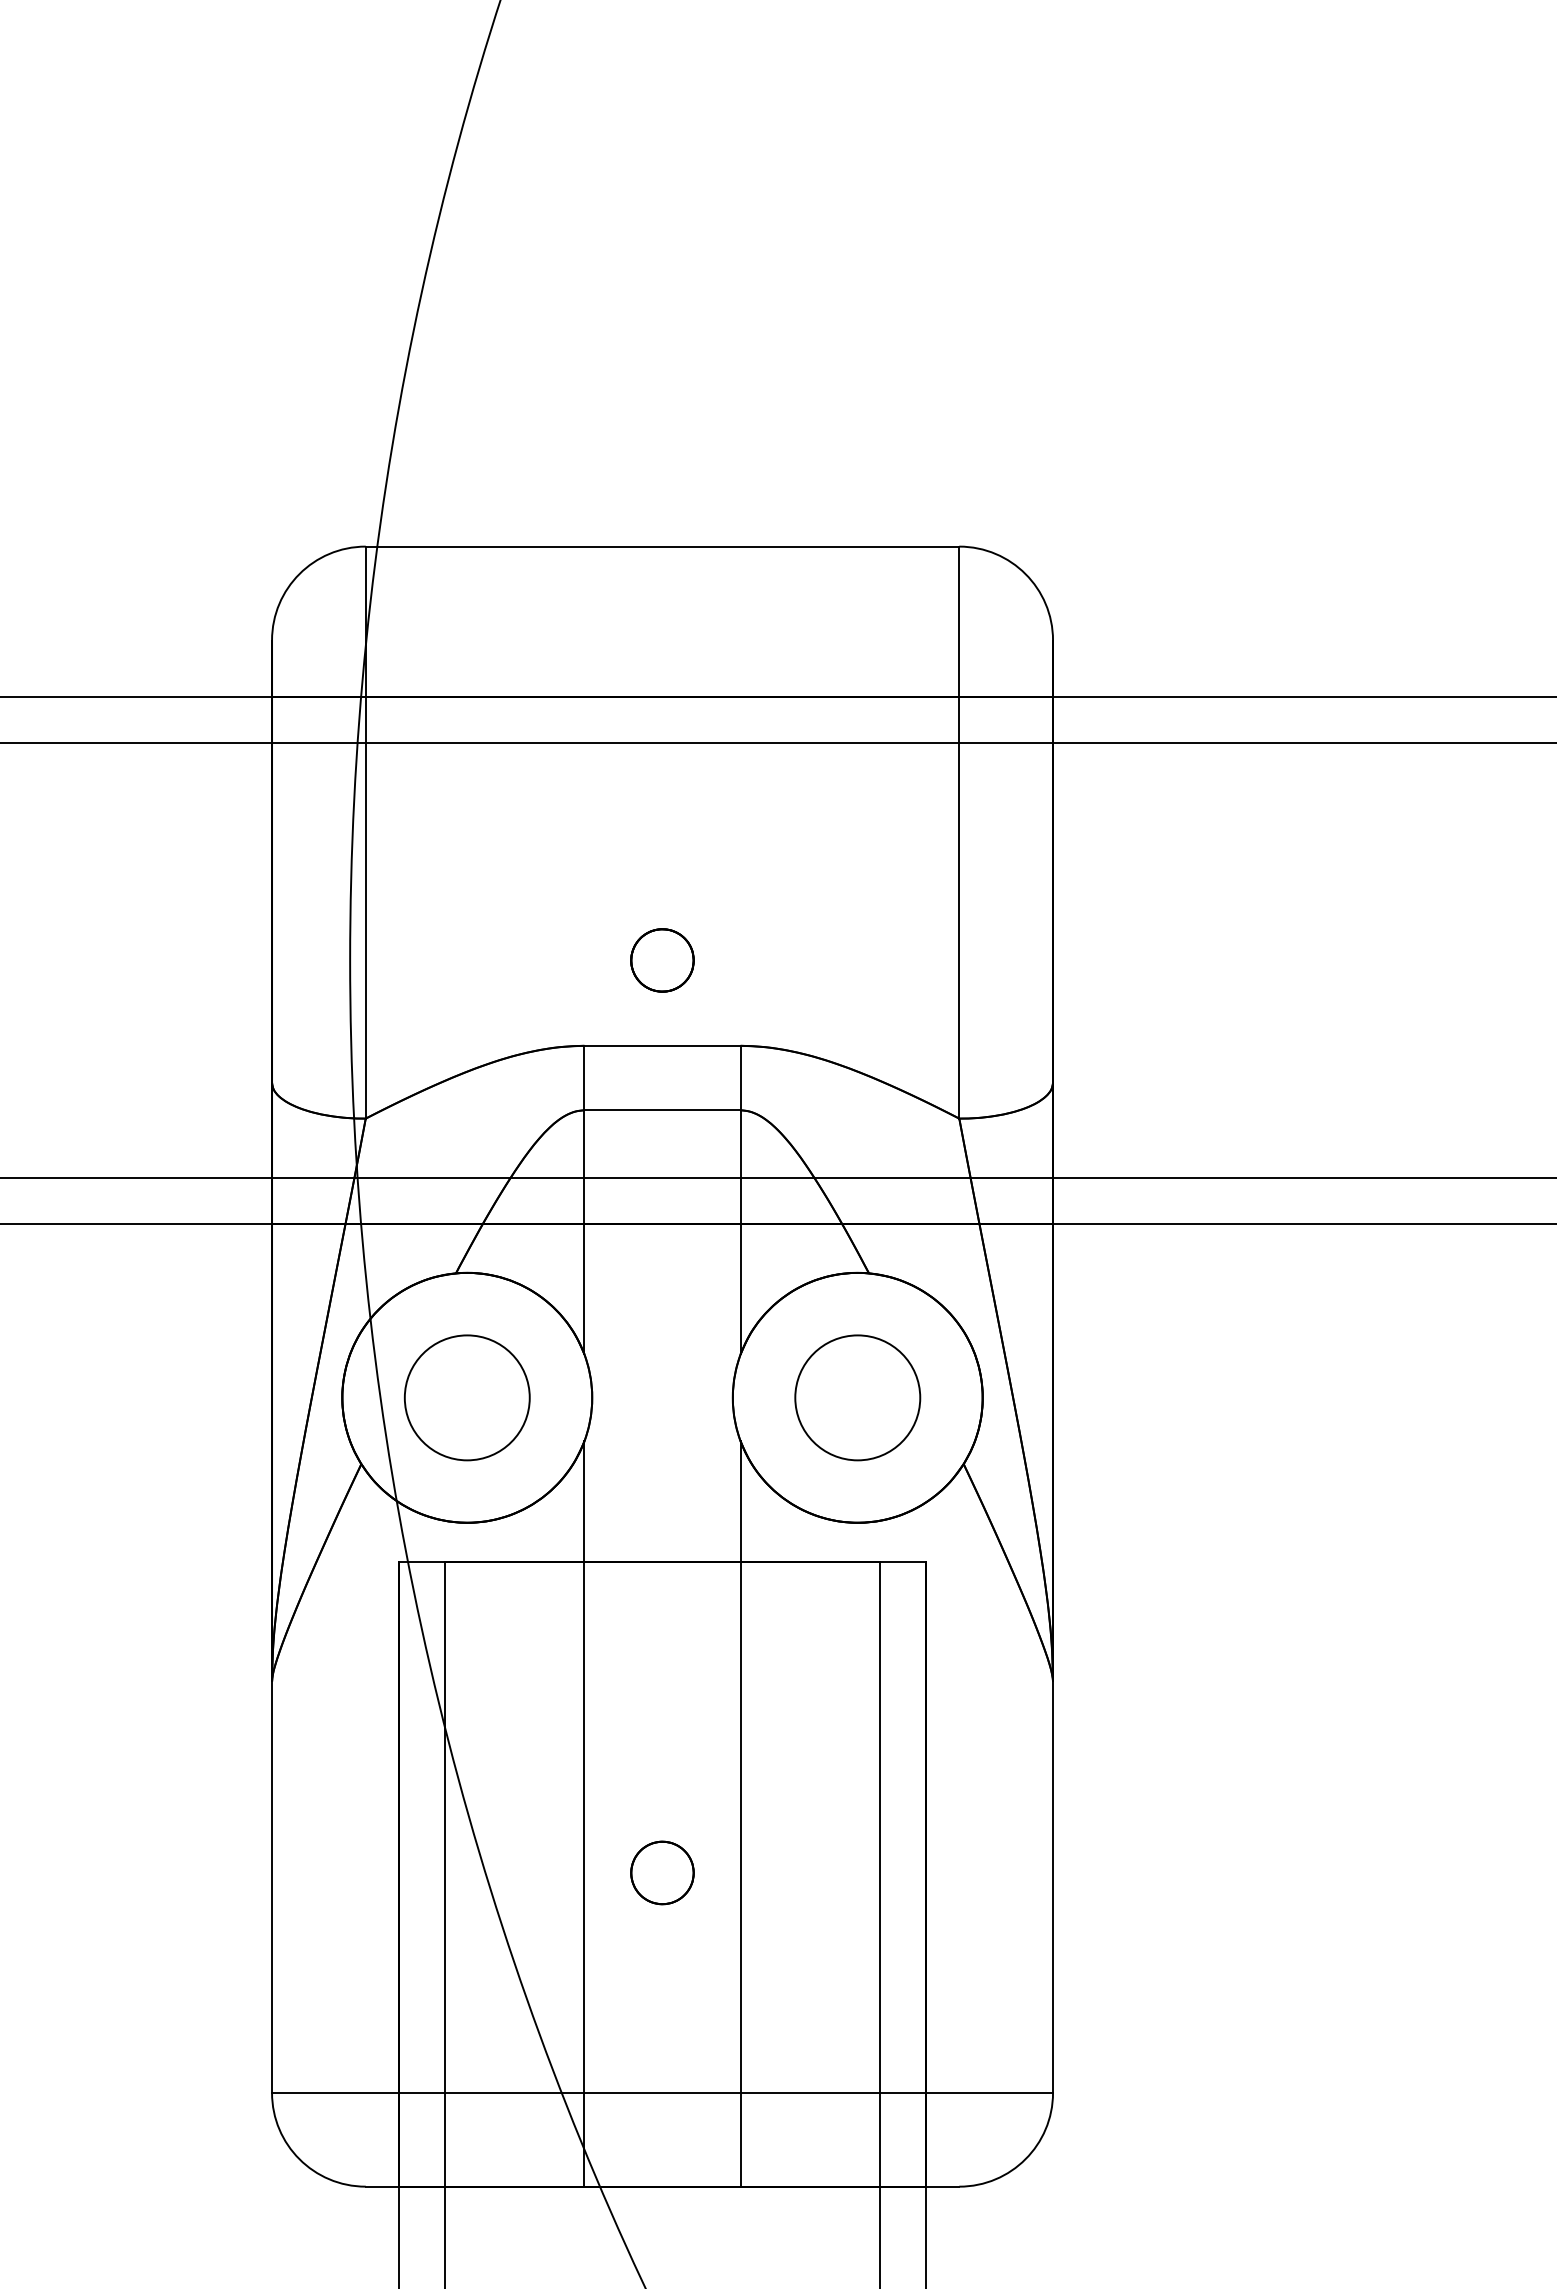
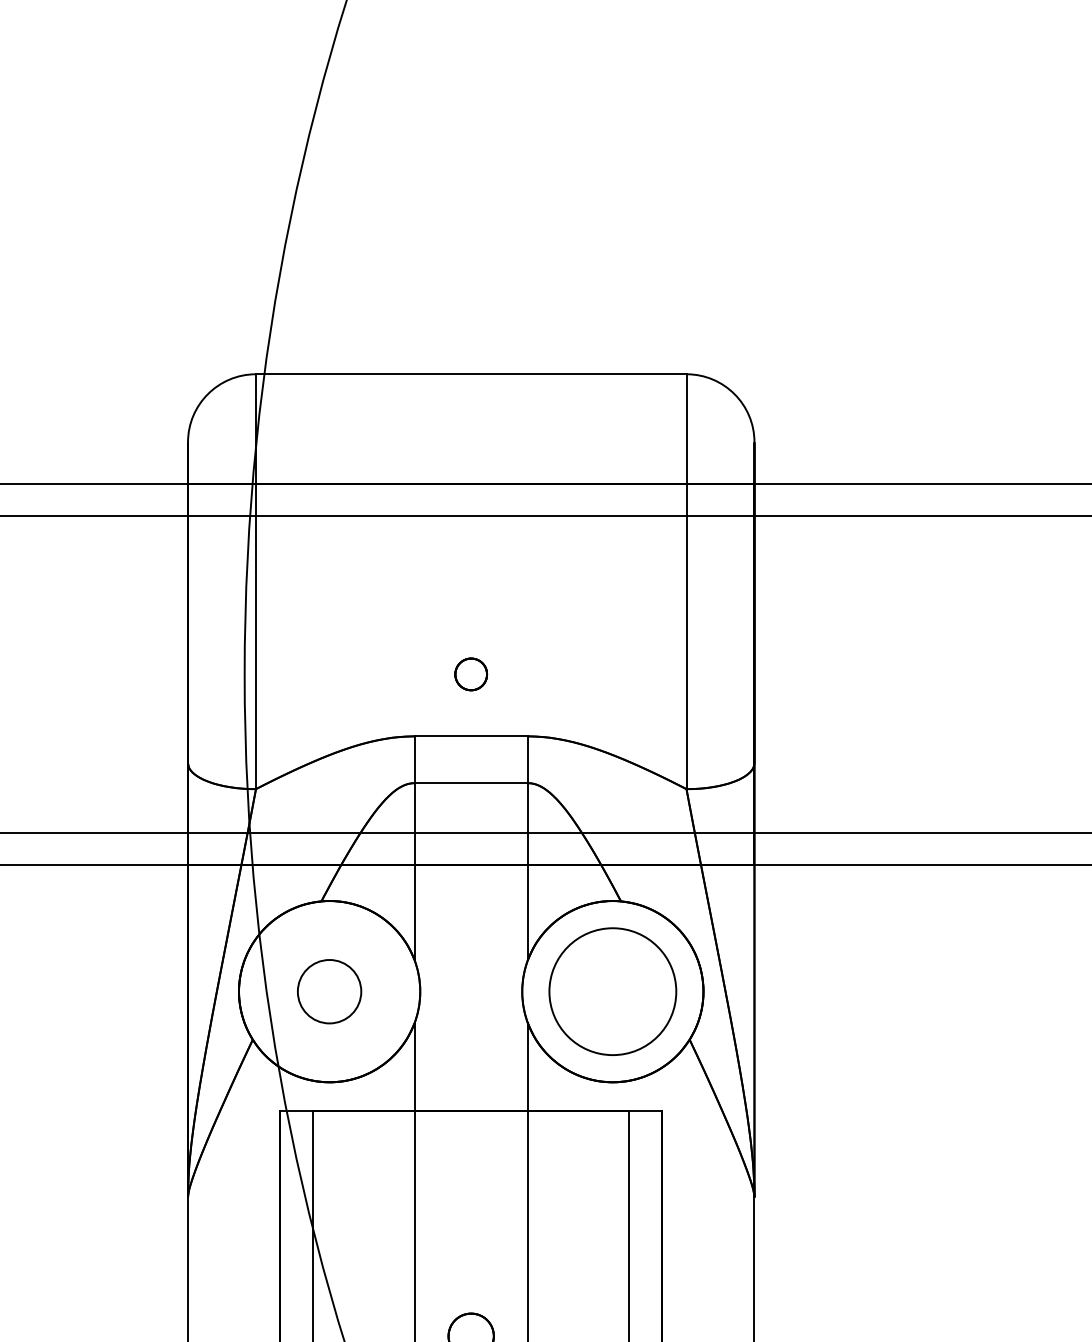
part: (662, 960) -> (471, 674), size x0.7
circle: (466, 1397) -> (329, 991), size x0.7
circle: (857, 1397) -> (612, 991), size x1.4

